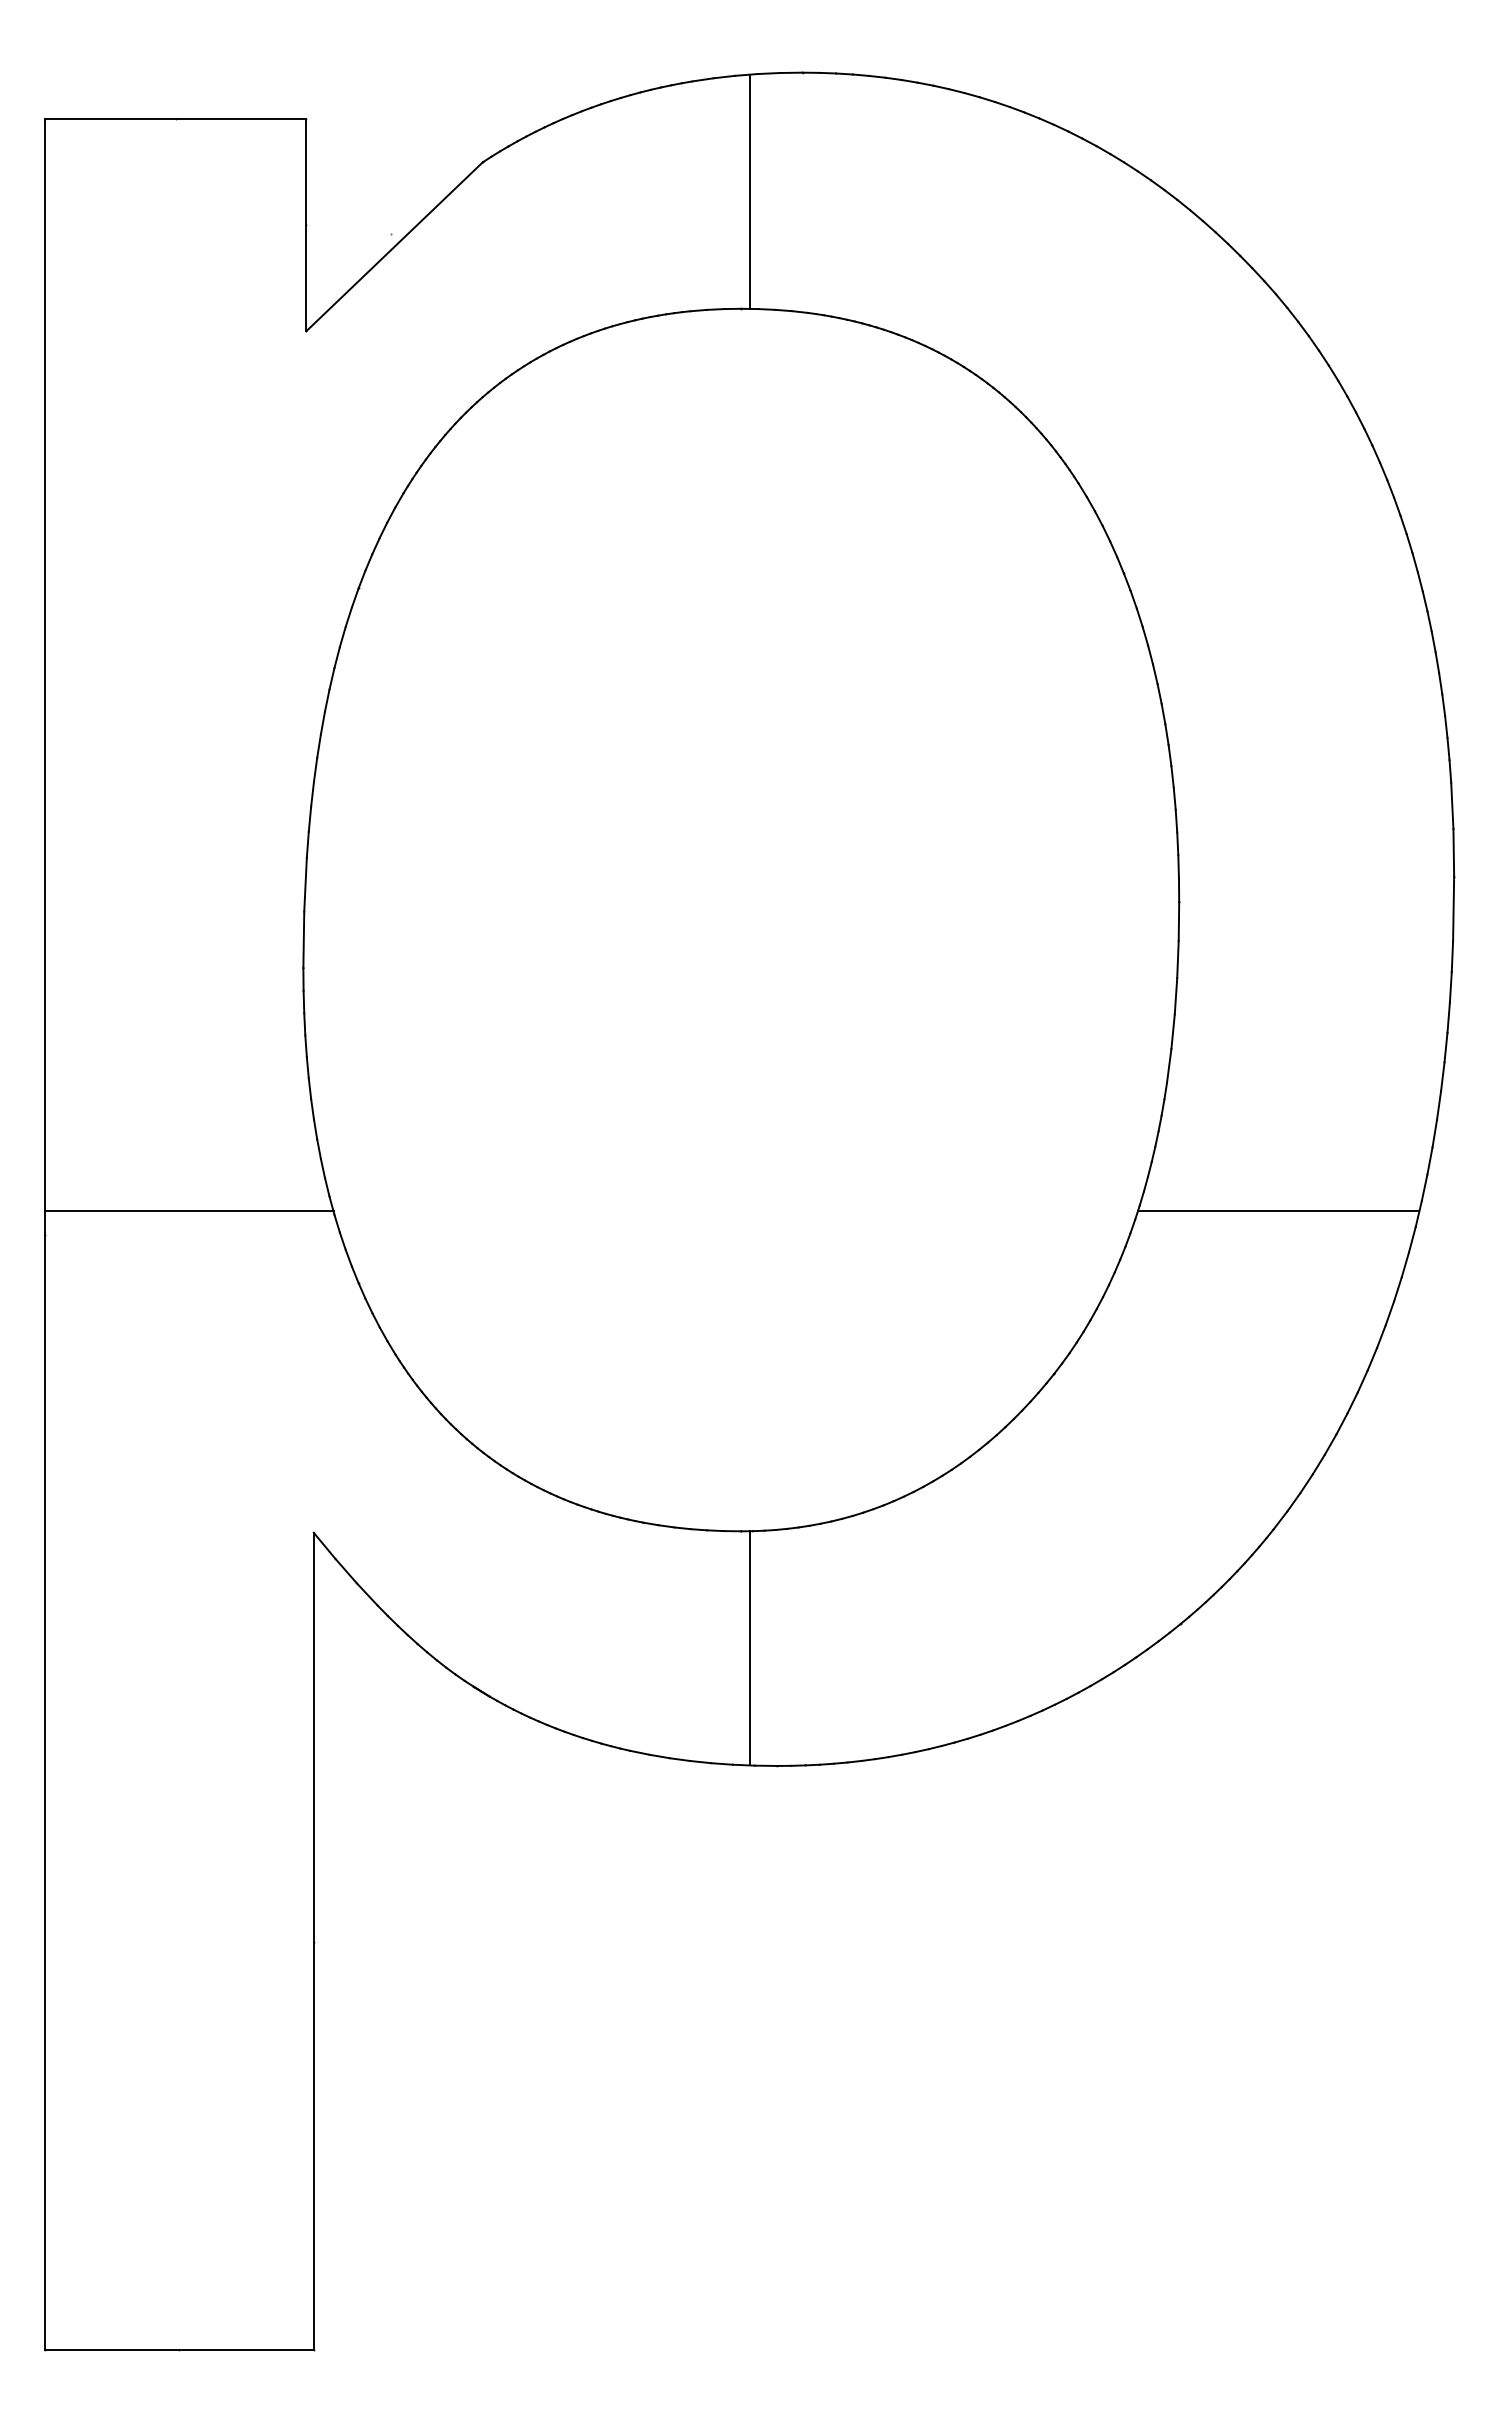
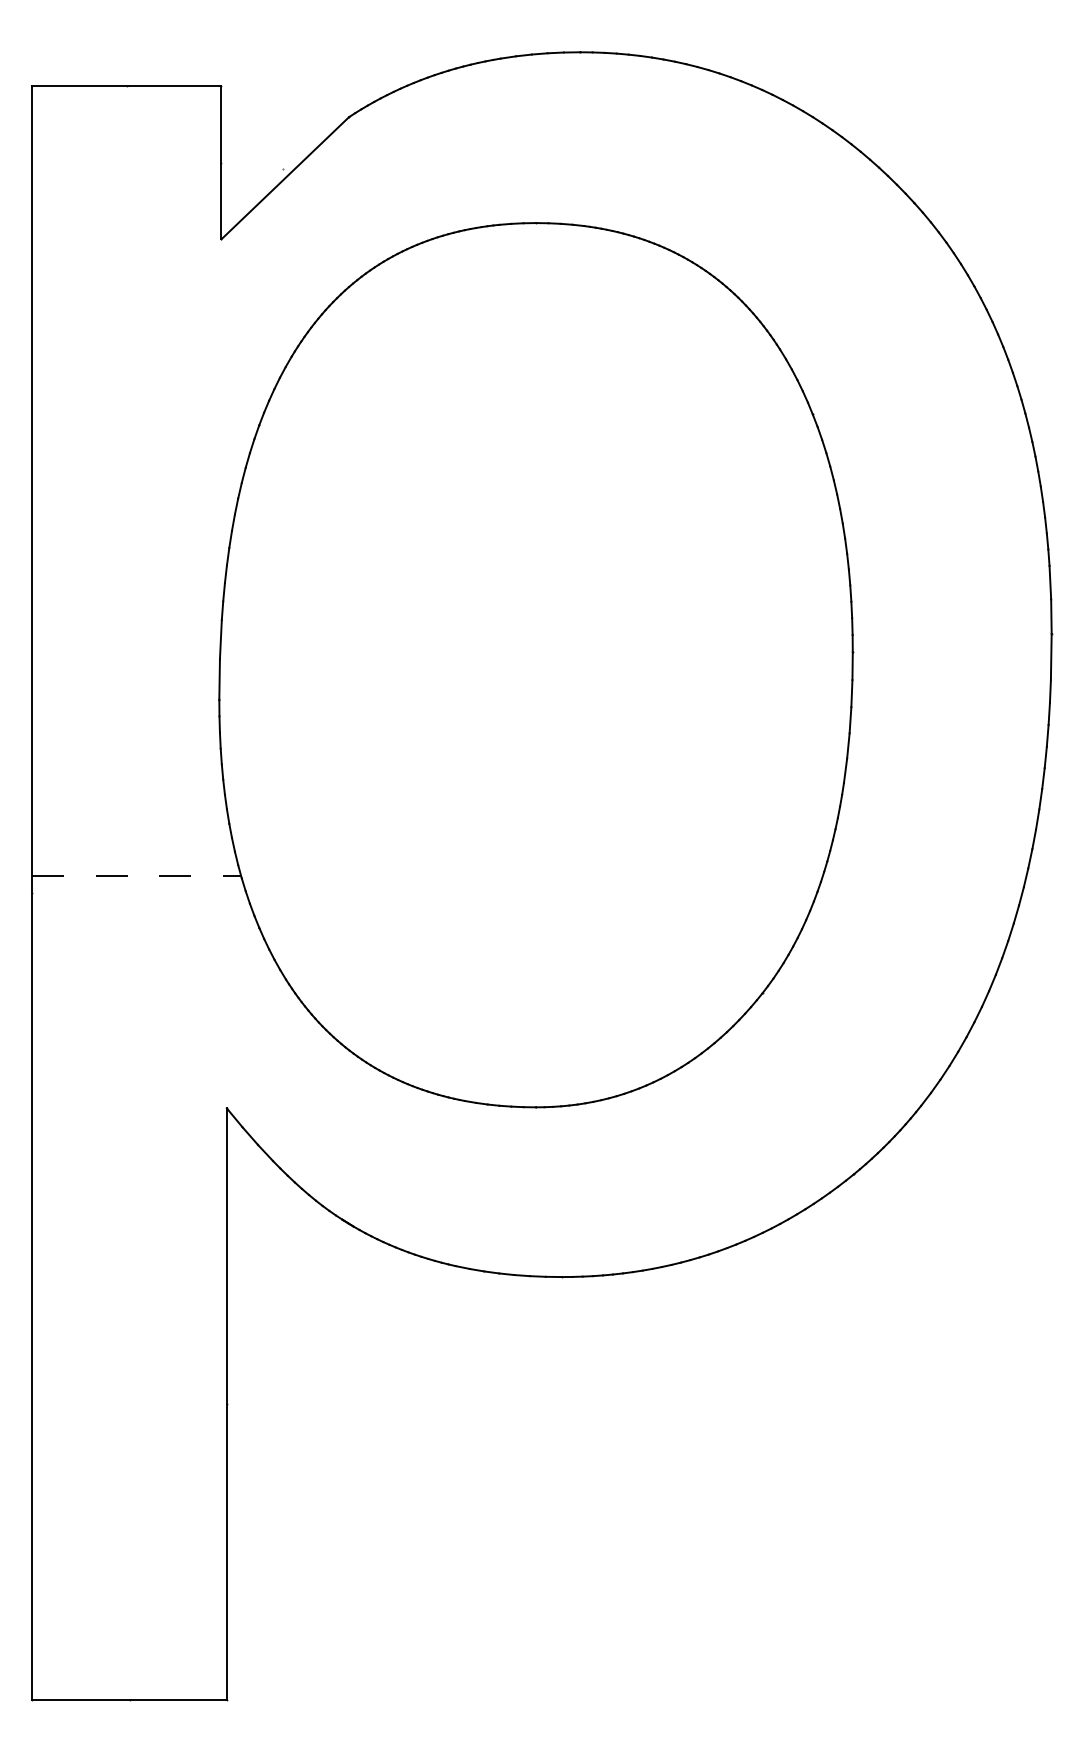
line: (749, 191) -> (542, 138), removed
line: (189, 1211) -> (136, 876), solid -> dashed
line: (1278, 1211) -> (924, 876), removed
line: (749, 1648) -> (542, 1192), removed

